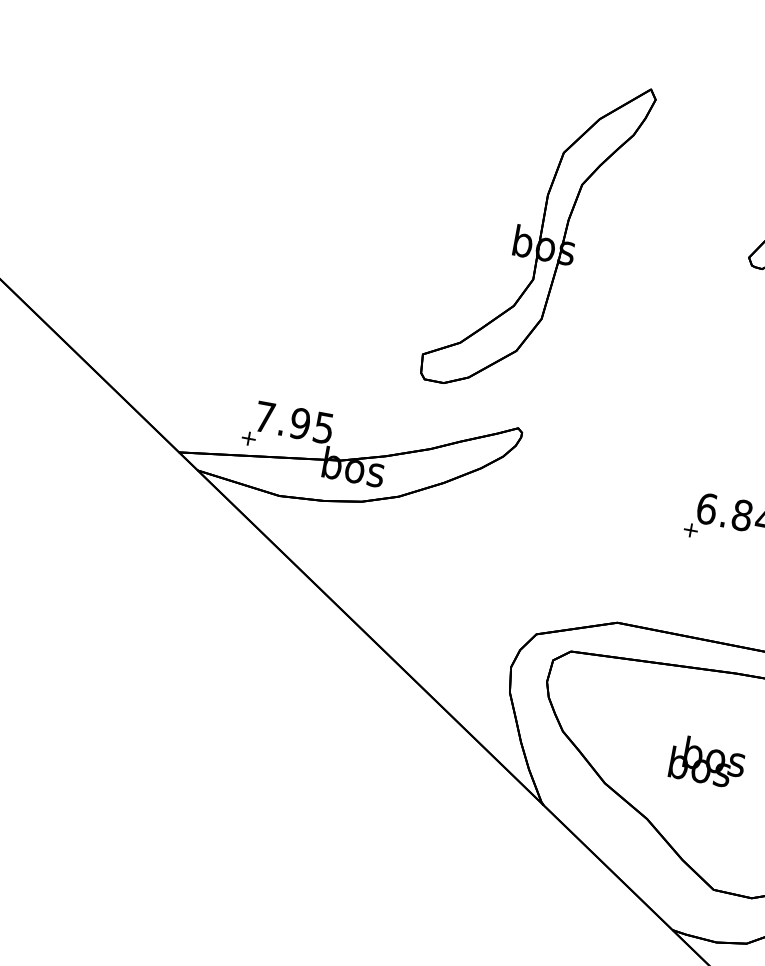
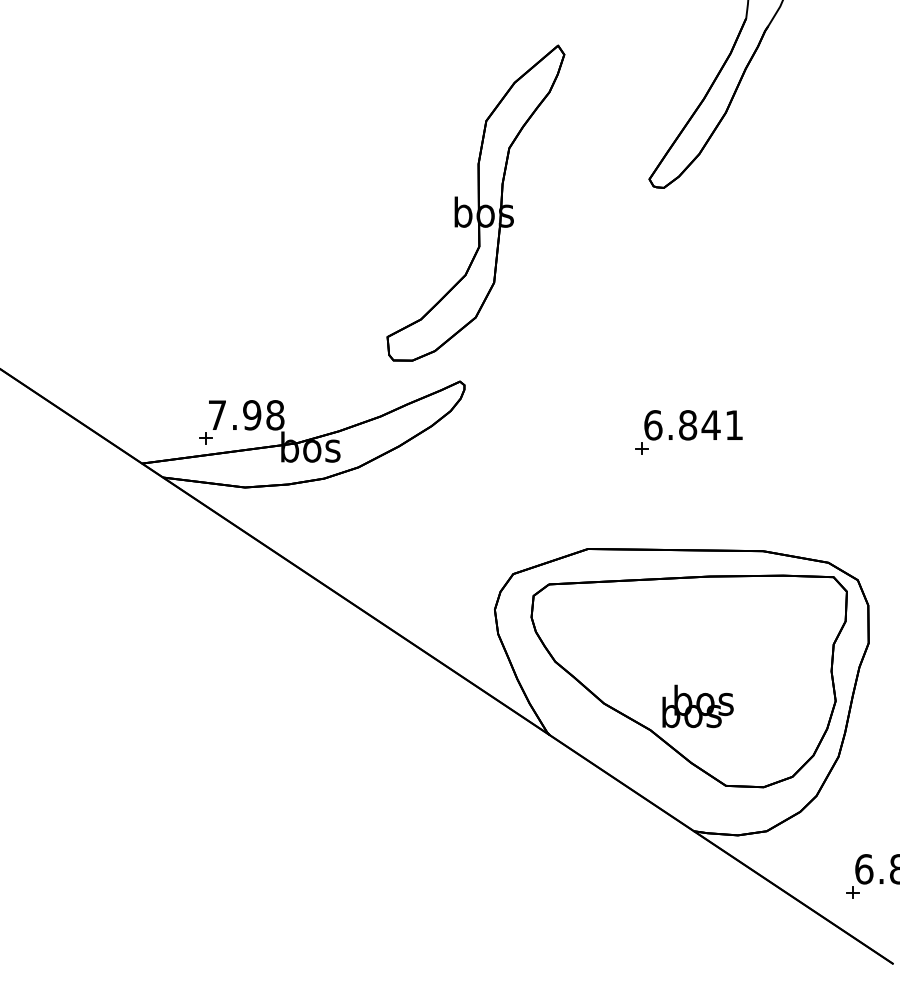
part: (537, 233) -> (475, 202), moved
text: (323, 428) -> (275, 415), 7.95 -> 7.98
text: (707, 761) -> (697, 706), moved

